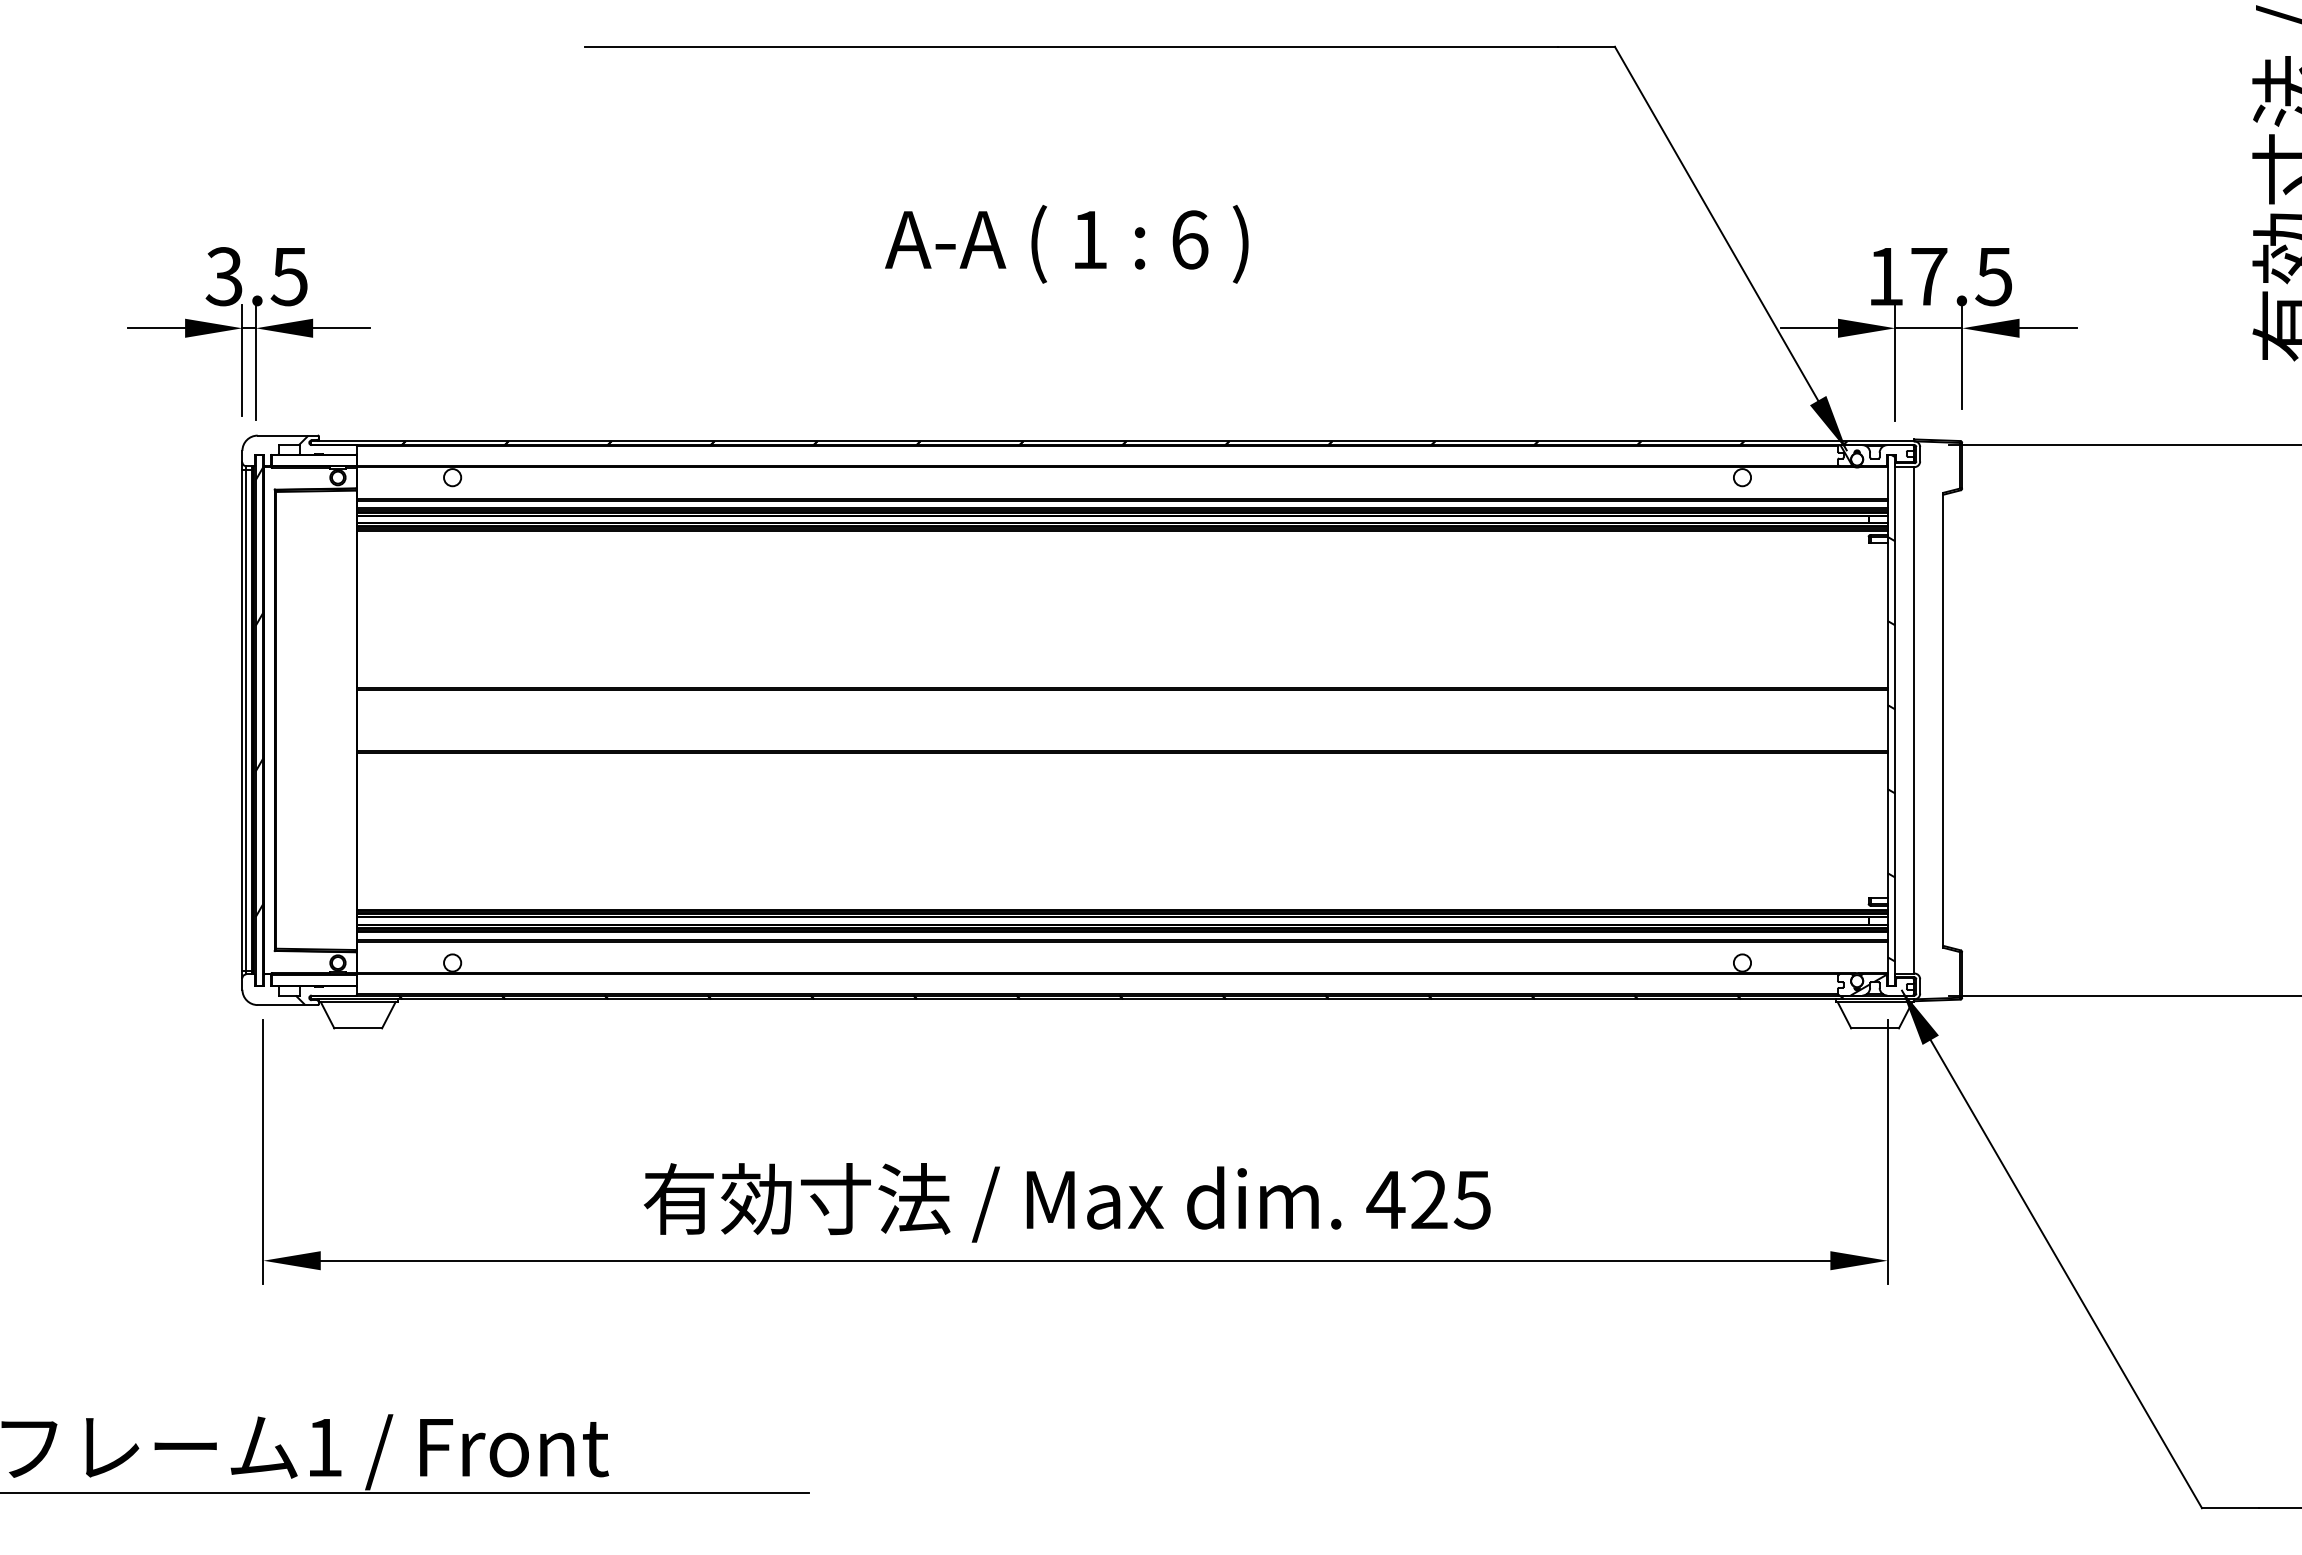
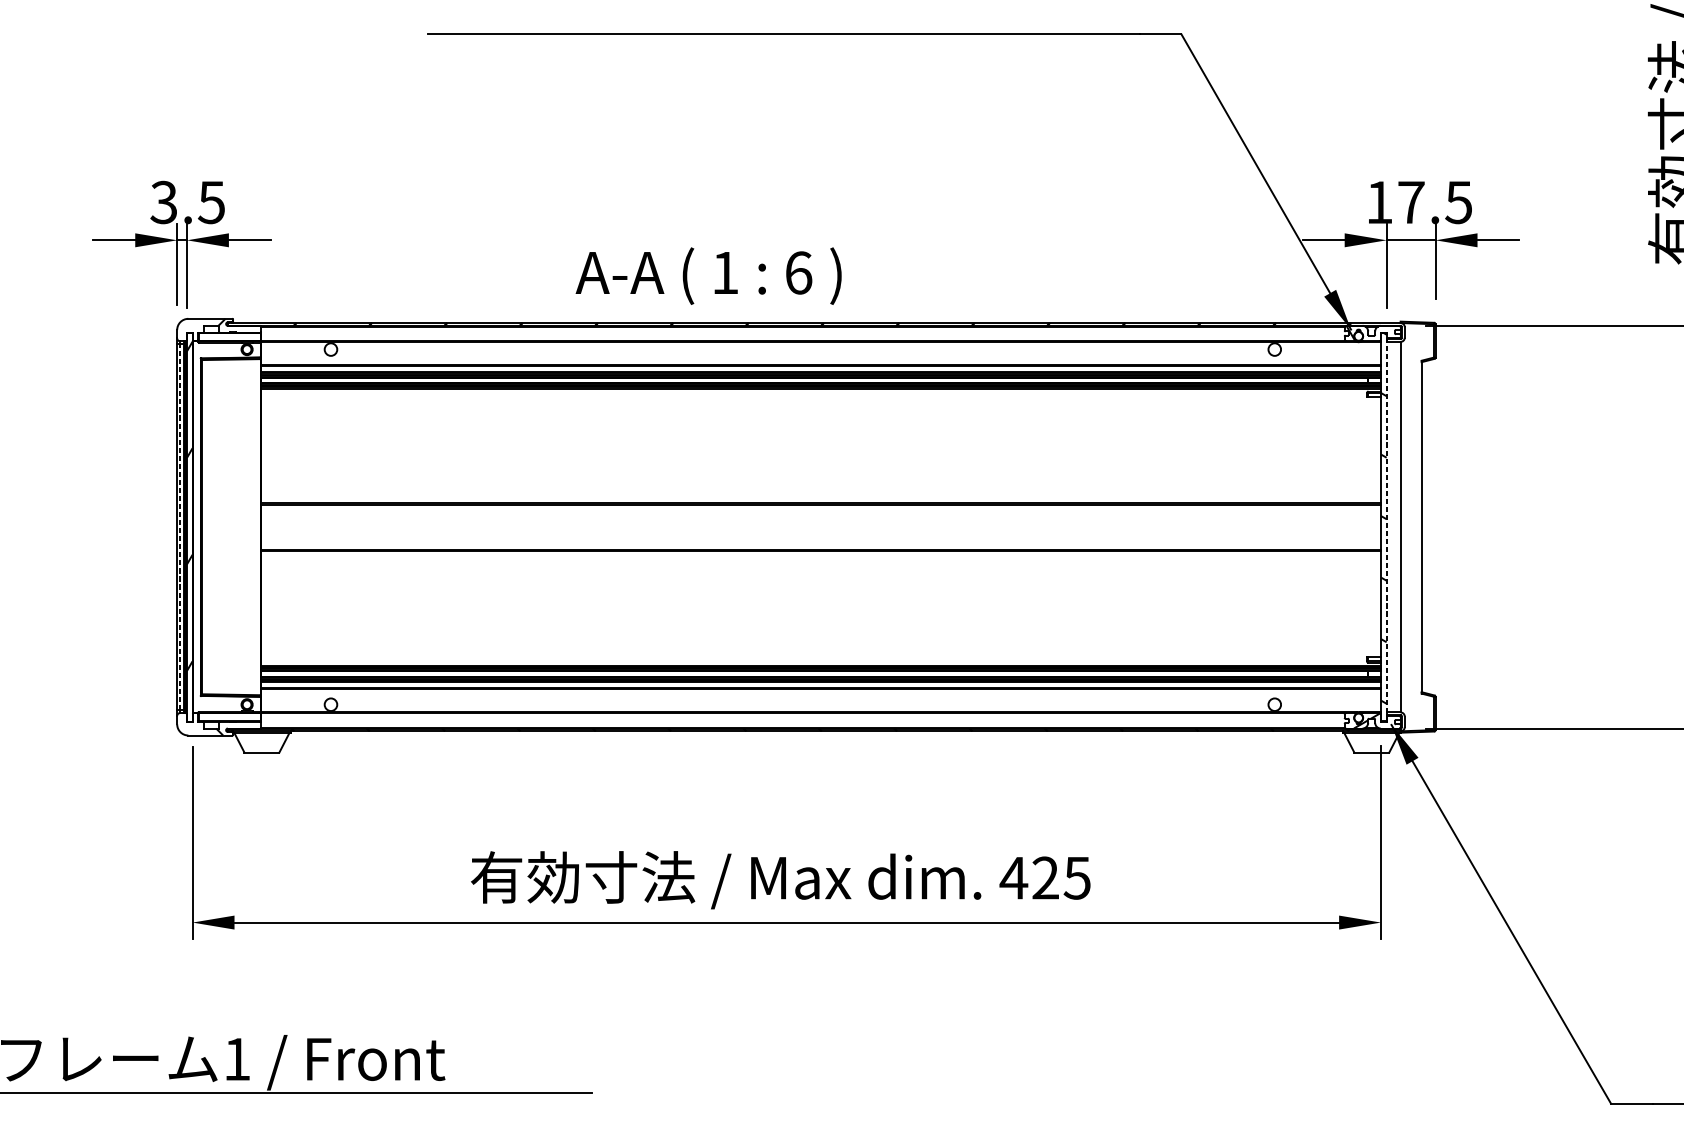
text: (1066, 244) -> (708, 276), moved
line: (246, 719) -> (180, 526), solid -> dashed
line: (1895, 719) -> (1386, 526), solid -> dashed

